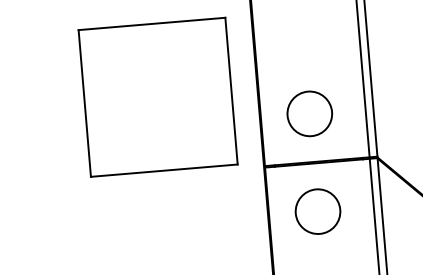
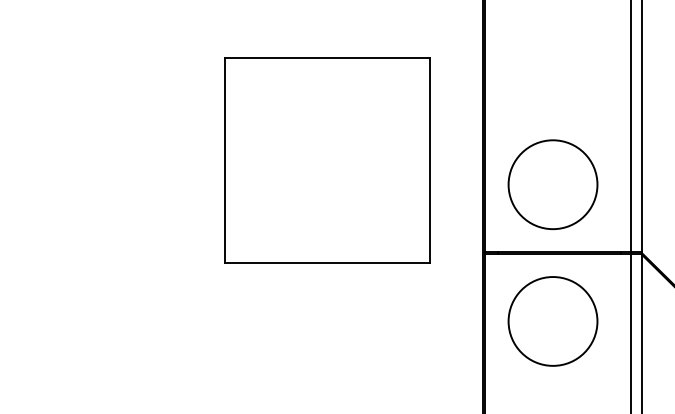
part: (158, 97) -> (327, 160), moved
circle: (309, 113) -> (552, 184), size x1.43
circle: (317, 211) -> (552, 321), size x1.43

